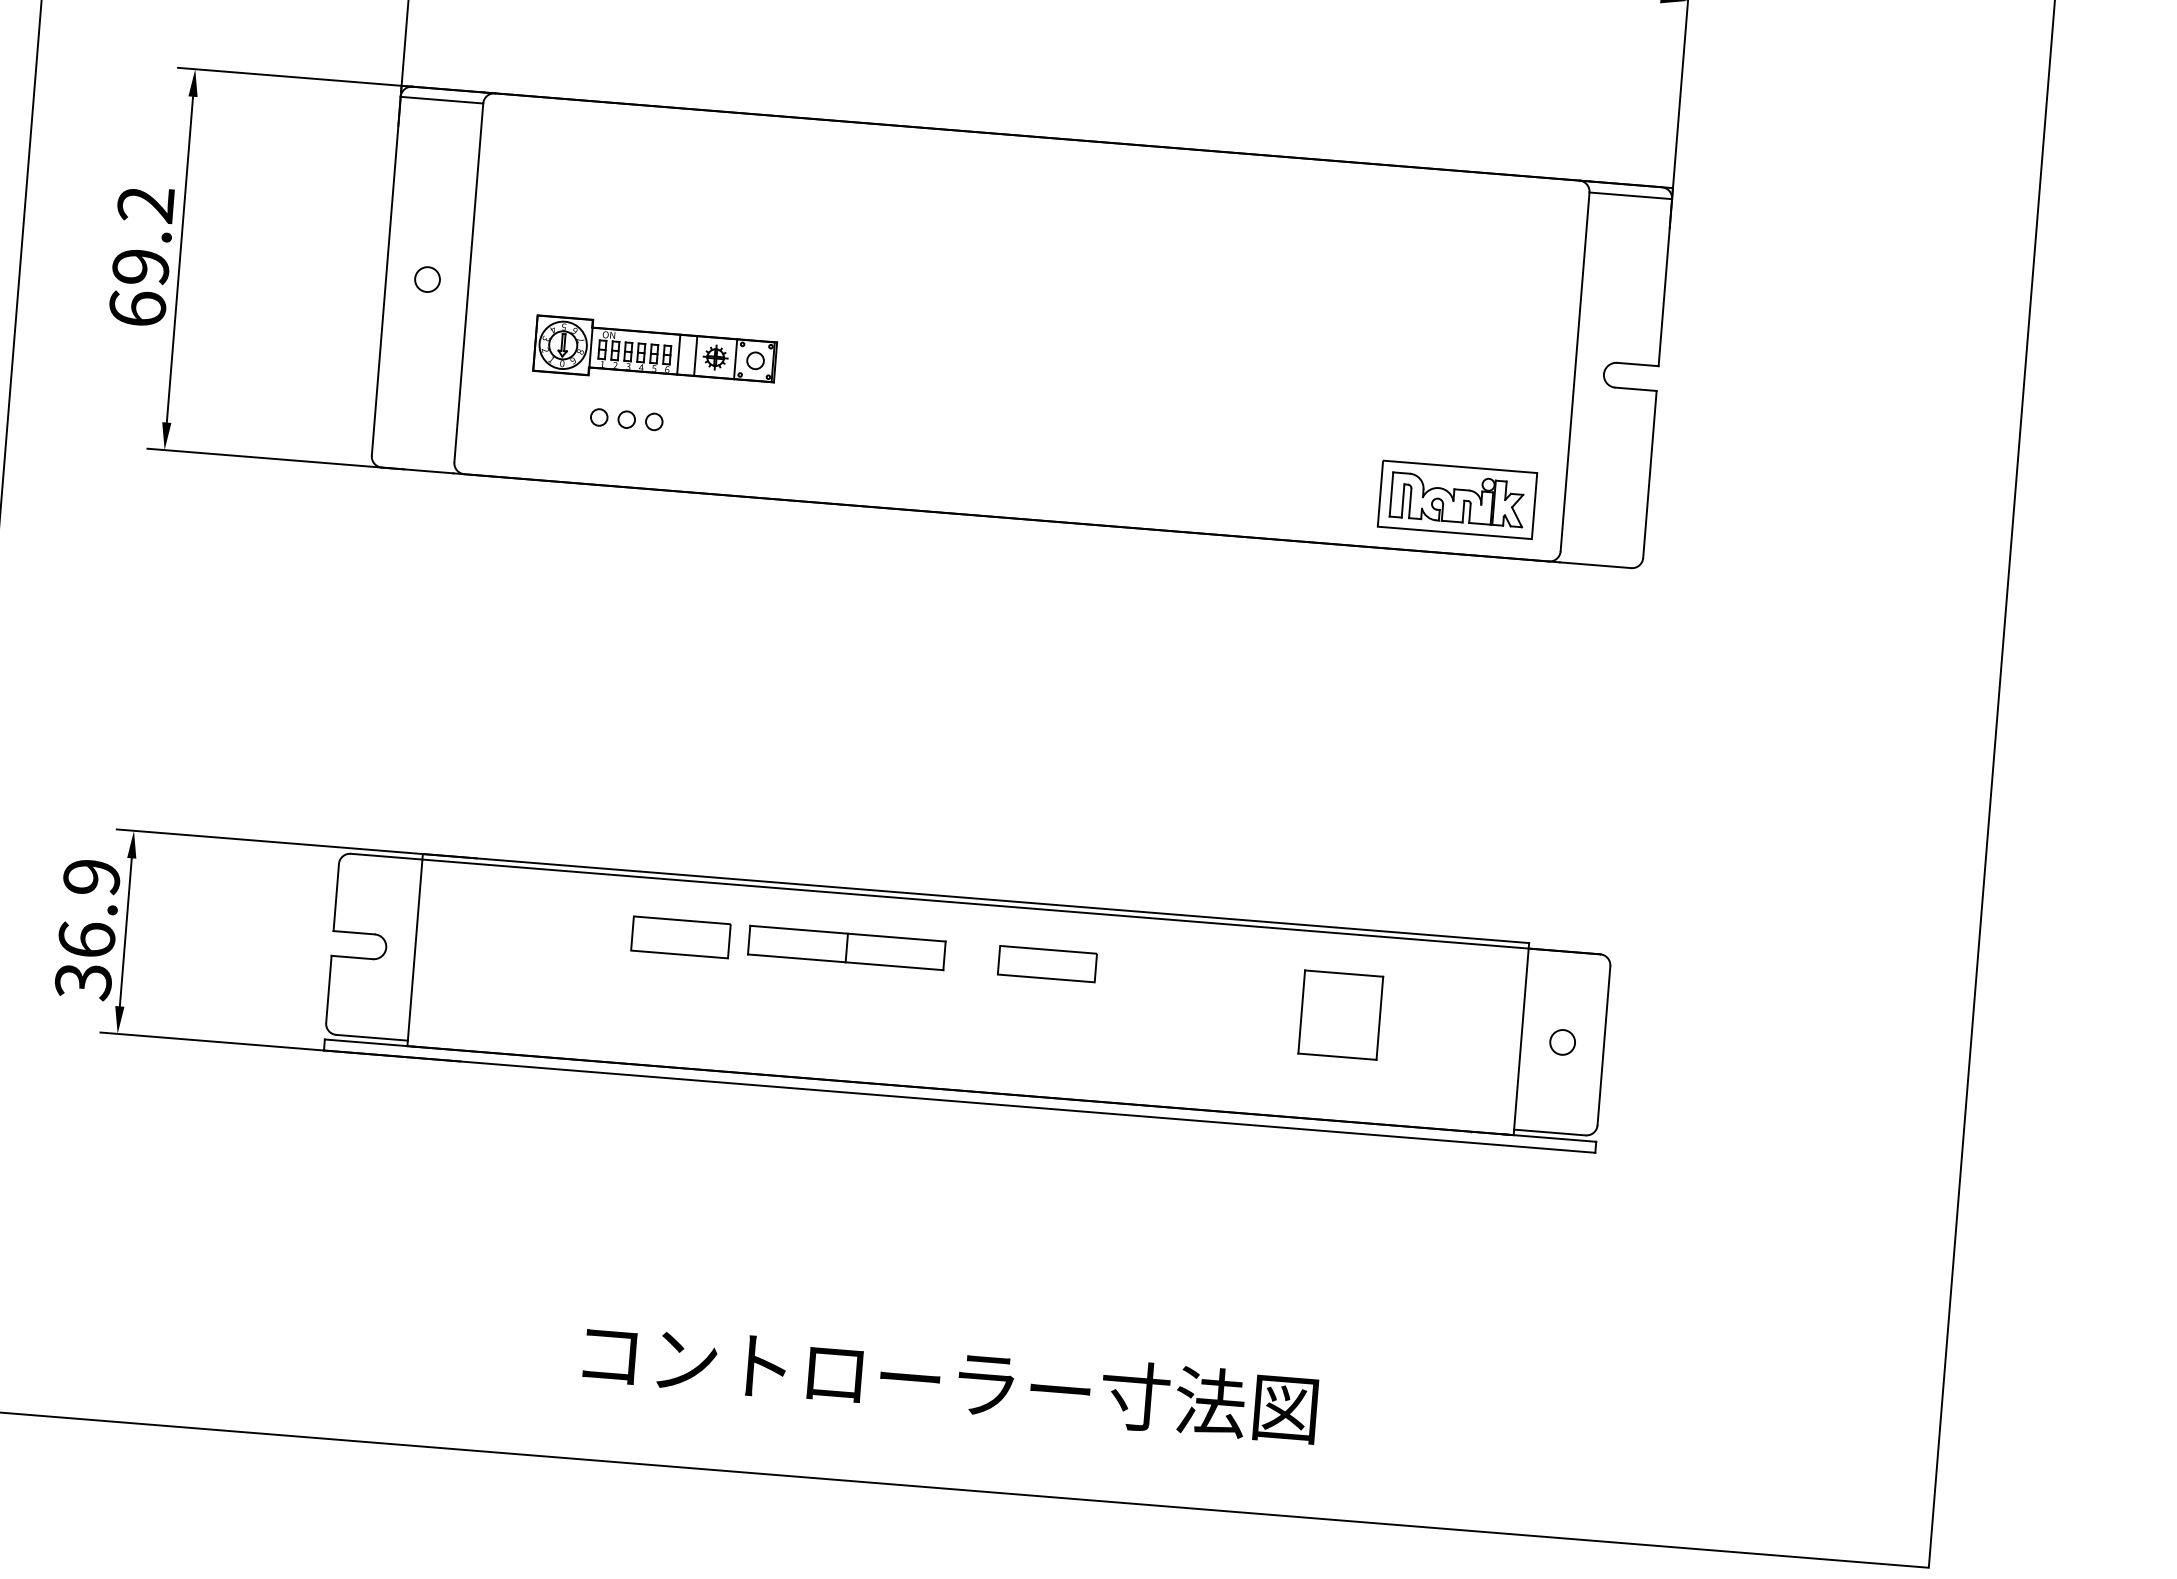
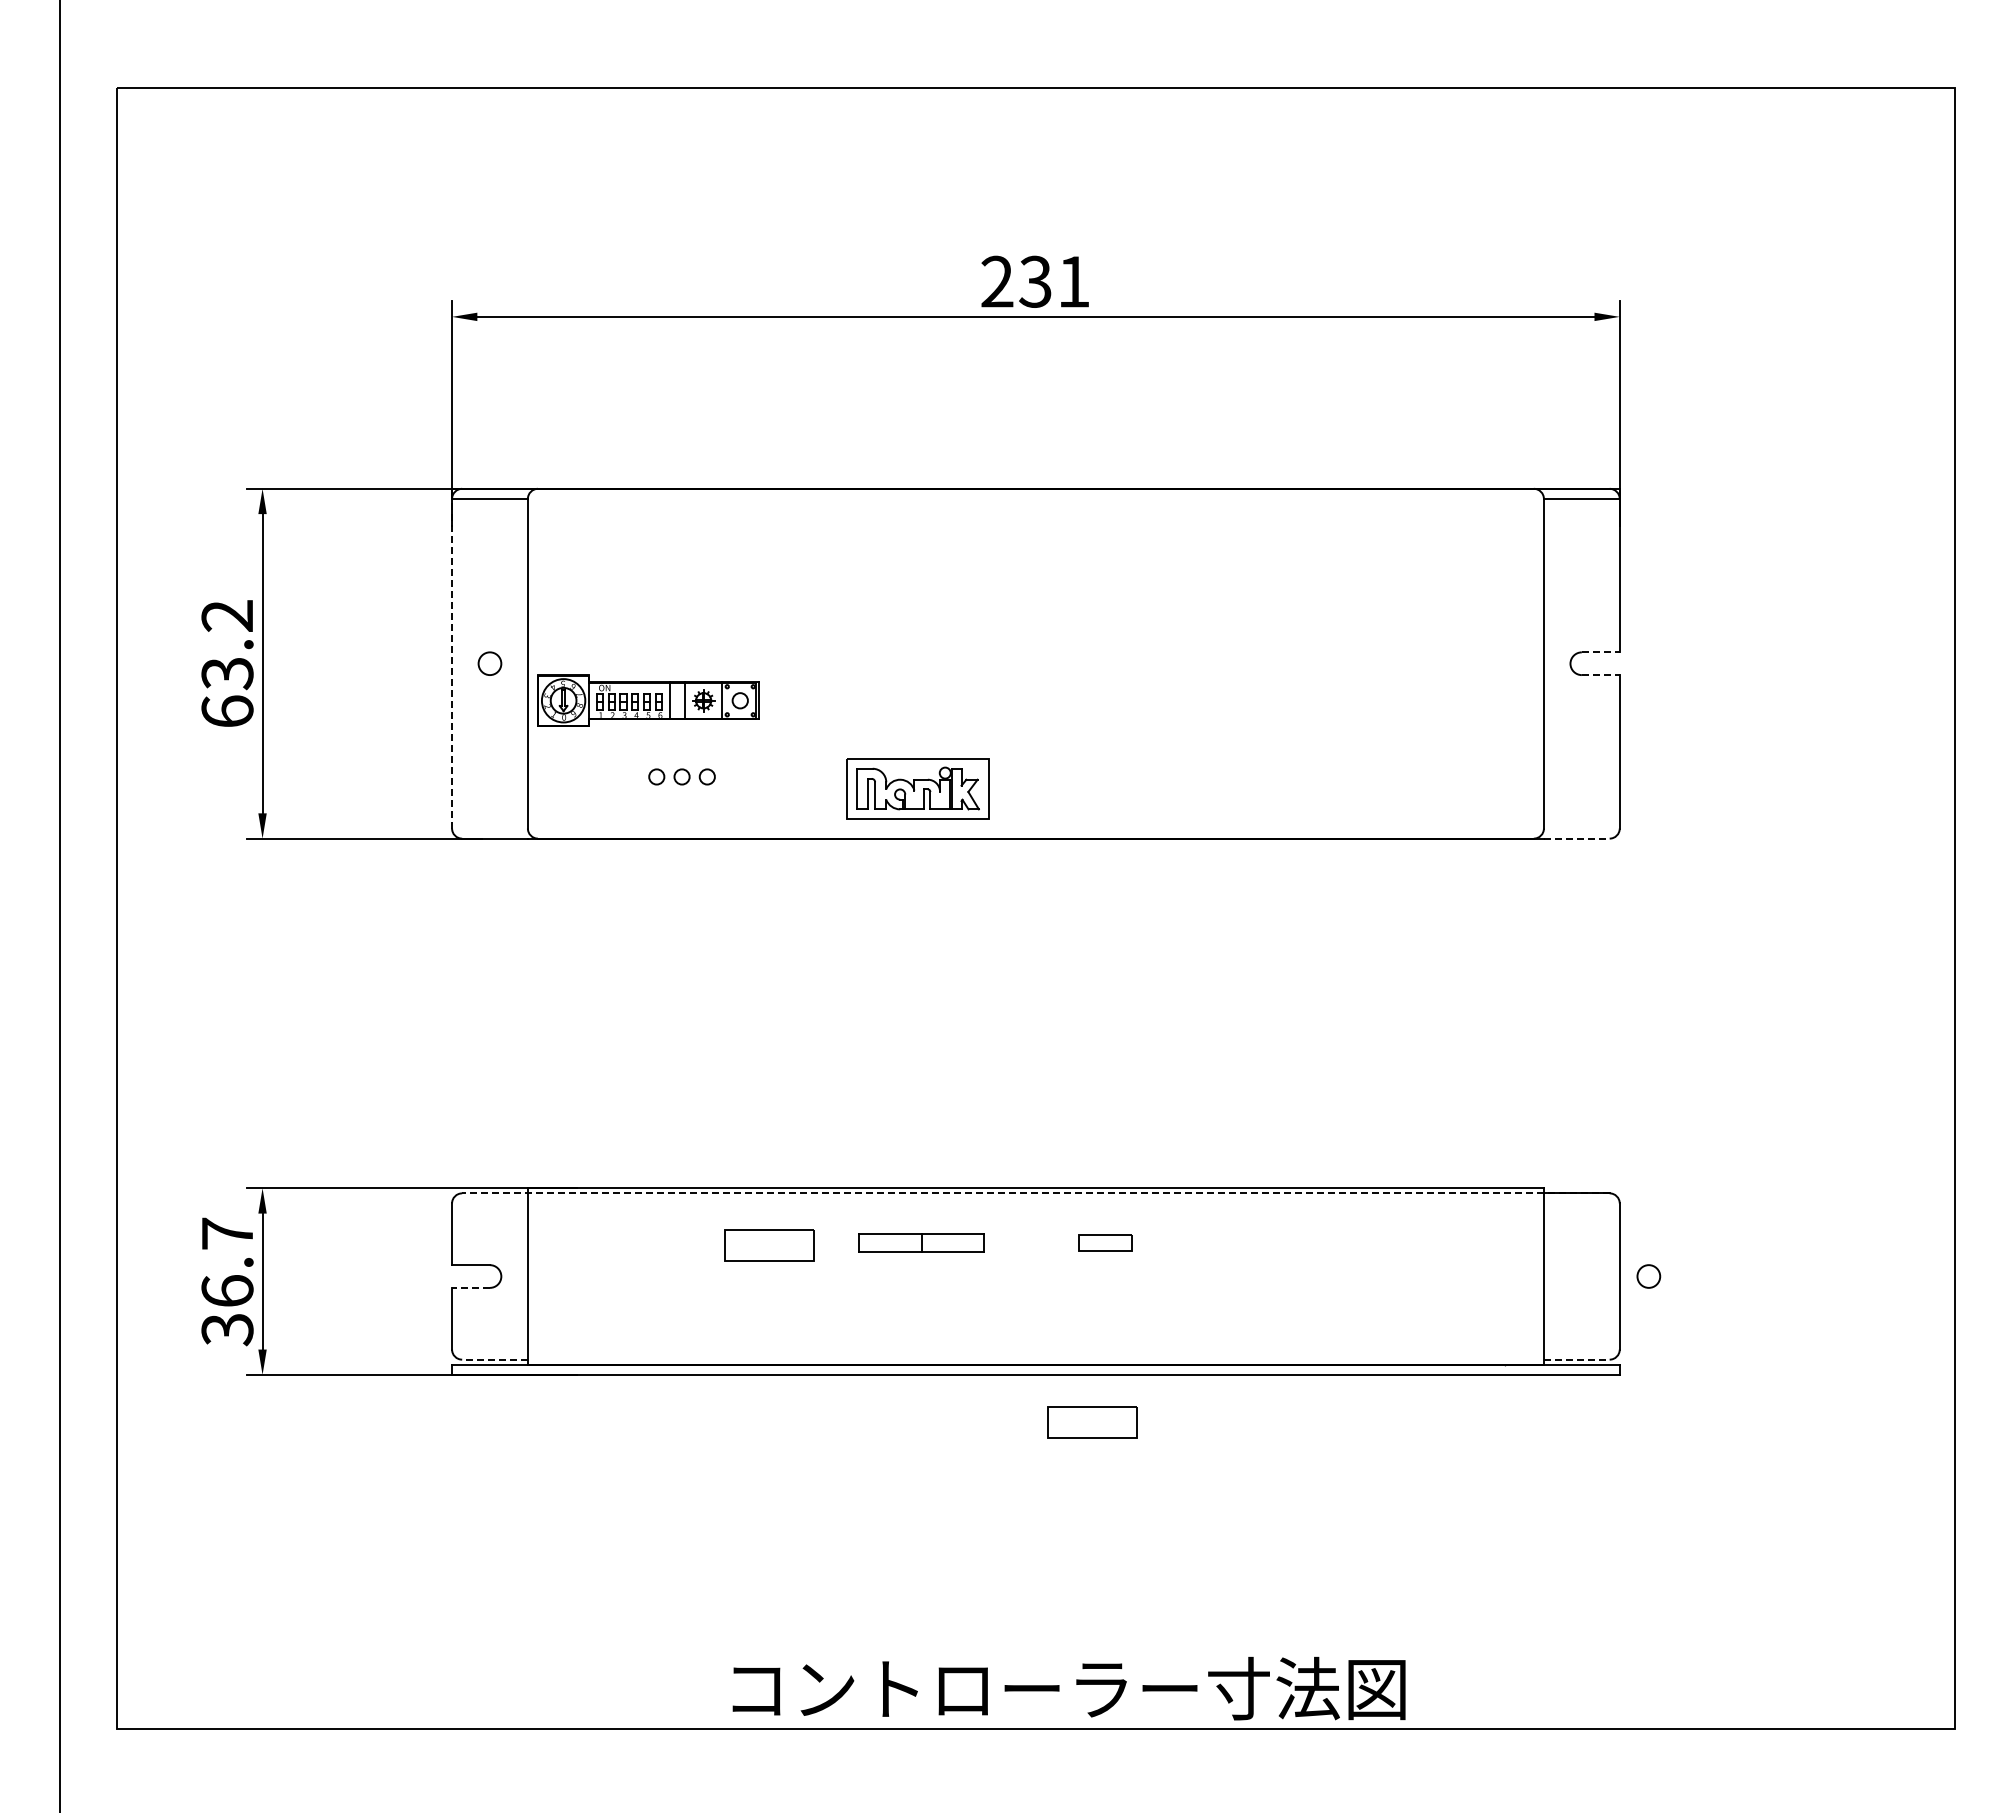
text: (140, 268) -> (227, 674), 69.2 -> 63.2
line: (386, 276) -> (452, 663), solid -> dashed
part: (655, 352) -> (648, 700), moved
line: (1637, 364) -> (1600, 652), solid -> dashed
line: (1635, 389) -> (1600, 675), solid -> dashed
part: (1456, 499) -> (917, 788), moved
line: (1595, 565) -> (1576, 838), solid -> dashed
text: (91, 876) -> (227, 1233), 36.9 -> 36.7
line: (975, 904) -> (1035, 1193), solid -> dashed
part: (846, 947) -> (921, 1242), size x0.7
line: (352, 957) -> (471, 1287), solid -> dashed
part: (1047, 963) -> (1105, 1242), size x0.6
part: (1339, 1014) -> (1376, 1267), removed
line: (372, 1037) -> (495, 1359), solid -> dashed
circle: (1562, 1042) -> (1648, 1276), moved
line: (1549, 1132) -> (1576, 1359), solid -> dashed
part: (1017, 1158) -> (1092, 1422), added
text: (949, 1381) -> (1068, 1688), moved

